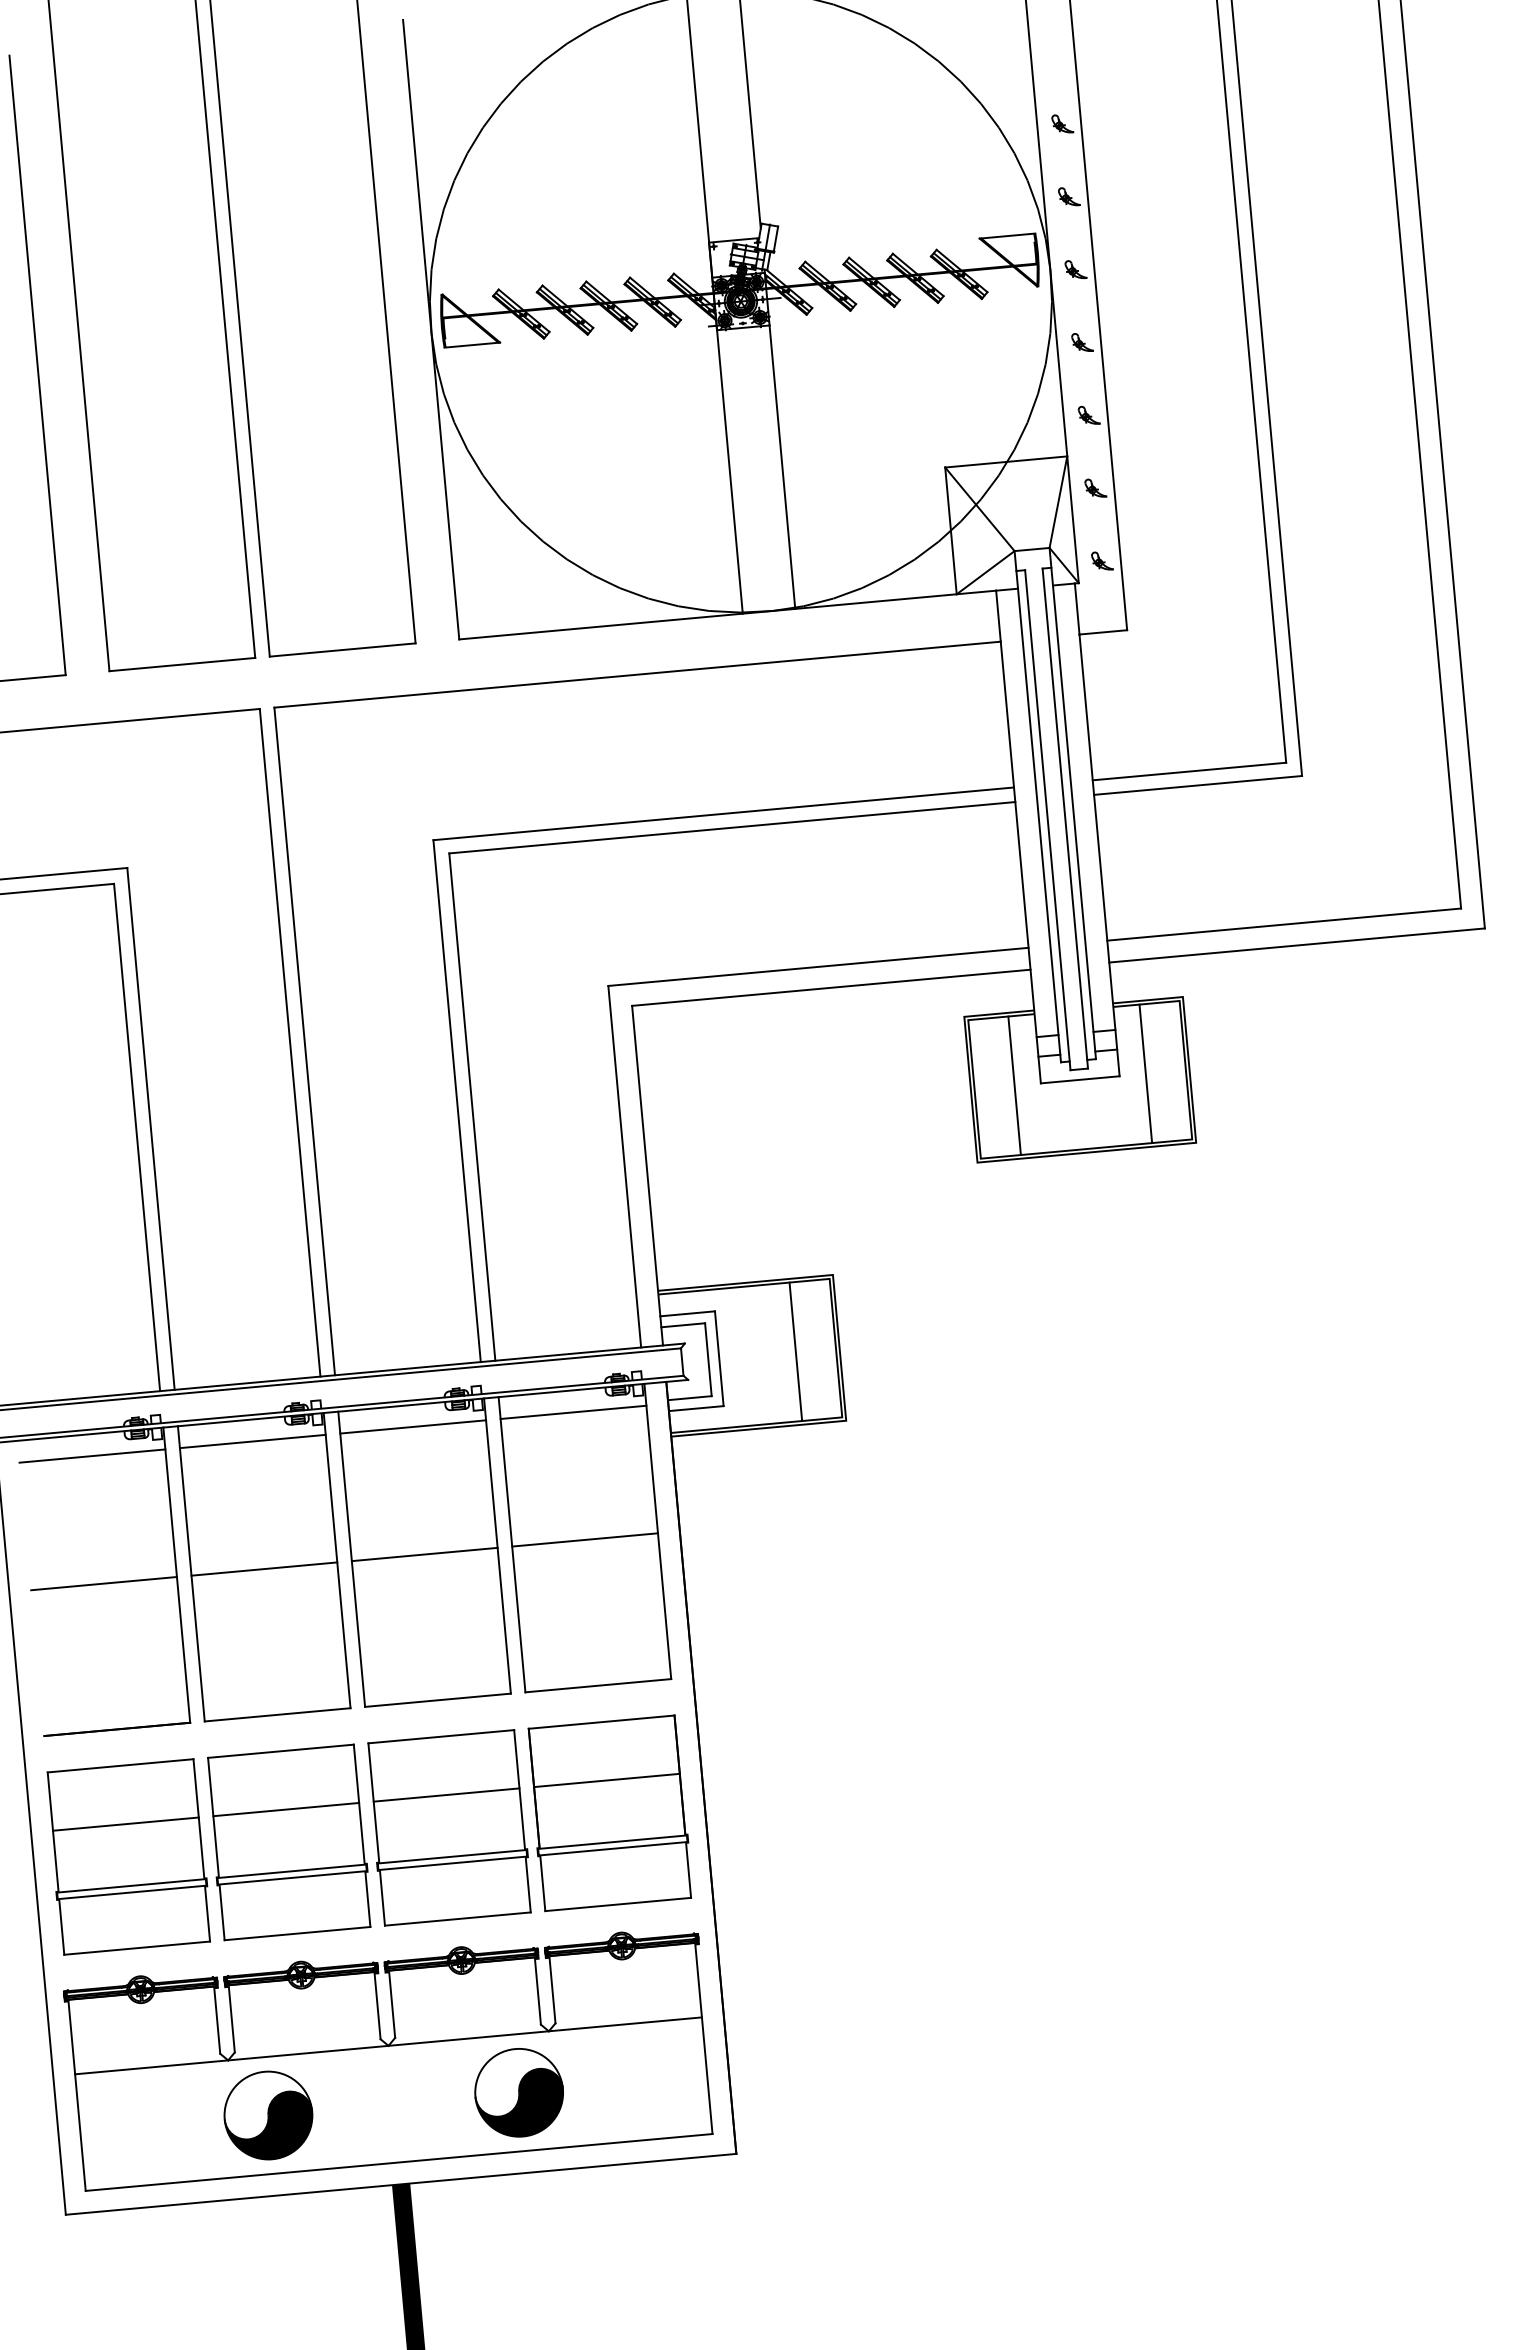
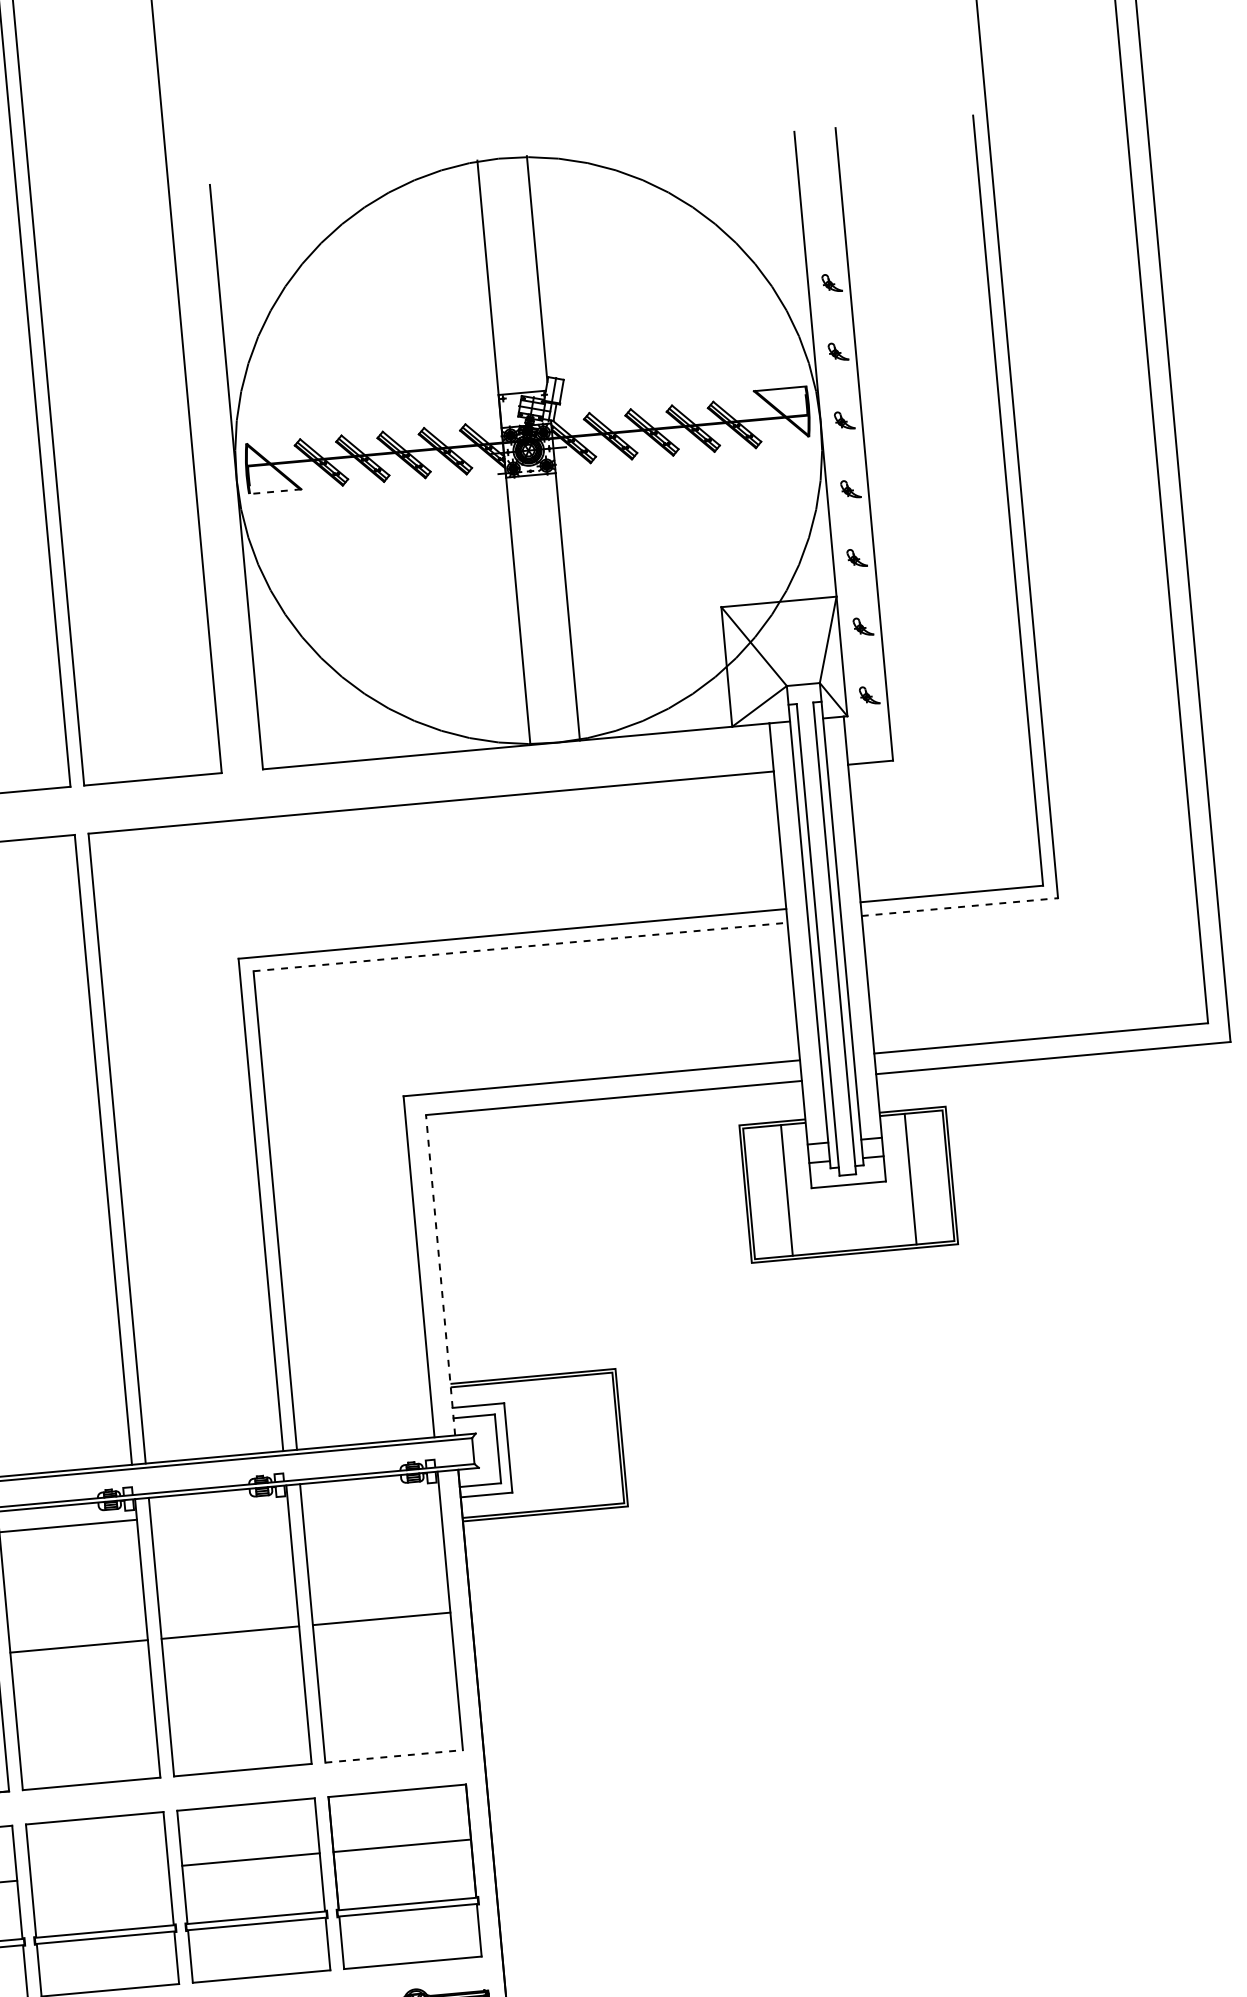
line: (472, 345) -> (275, 492), solid -> dashed
line: (1198, 785) -> (960, 907), solid -> dashed
line: (732, 827) -> (520, 946), solid -> dashed
line: (647, 1175) -> (440, 1275), solid -> dashed
line: (795, 1351) -> (580, 1441), removed
line: (573, 1412) -> (370, 1498), removed
line: (413, 1426) -> (219, 1511), removed
line: (598, 1685) -> (394, 1756), solid -> dashed
line: (286, 1809) -> (99, 1873), removed

